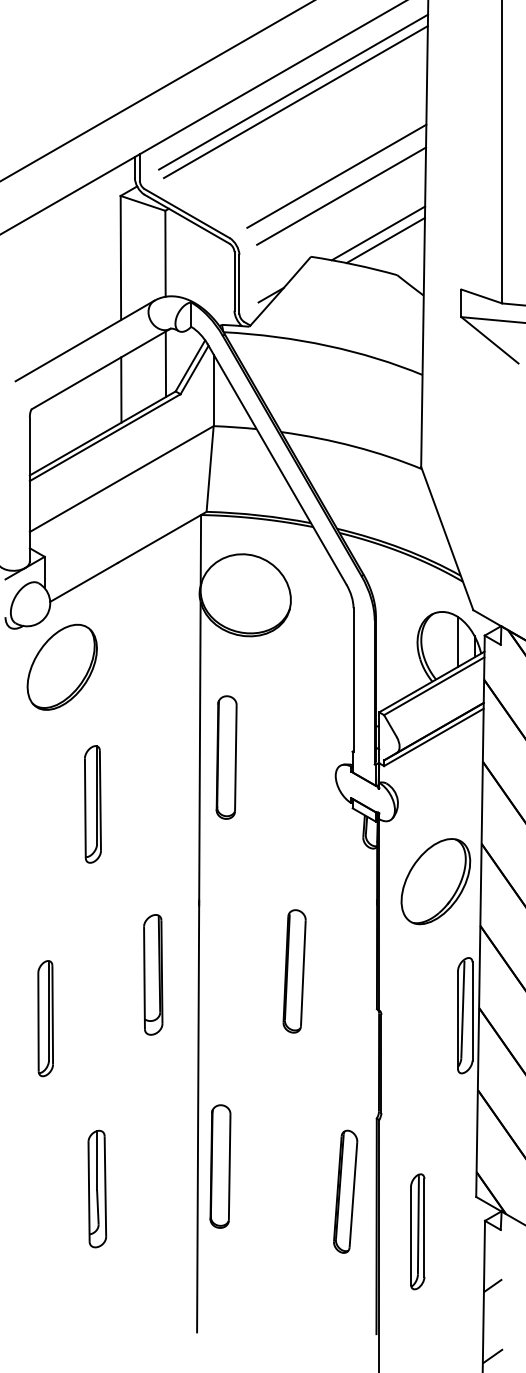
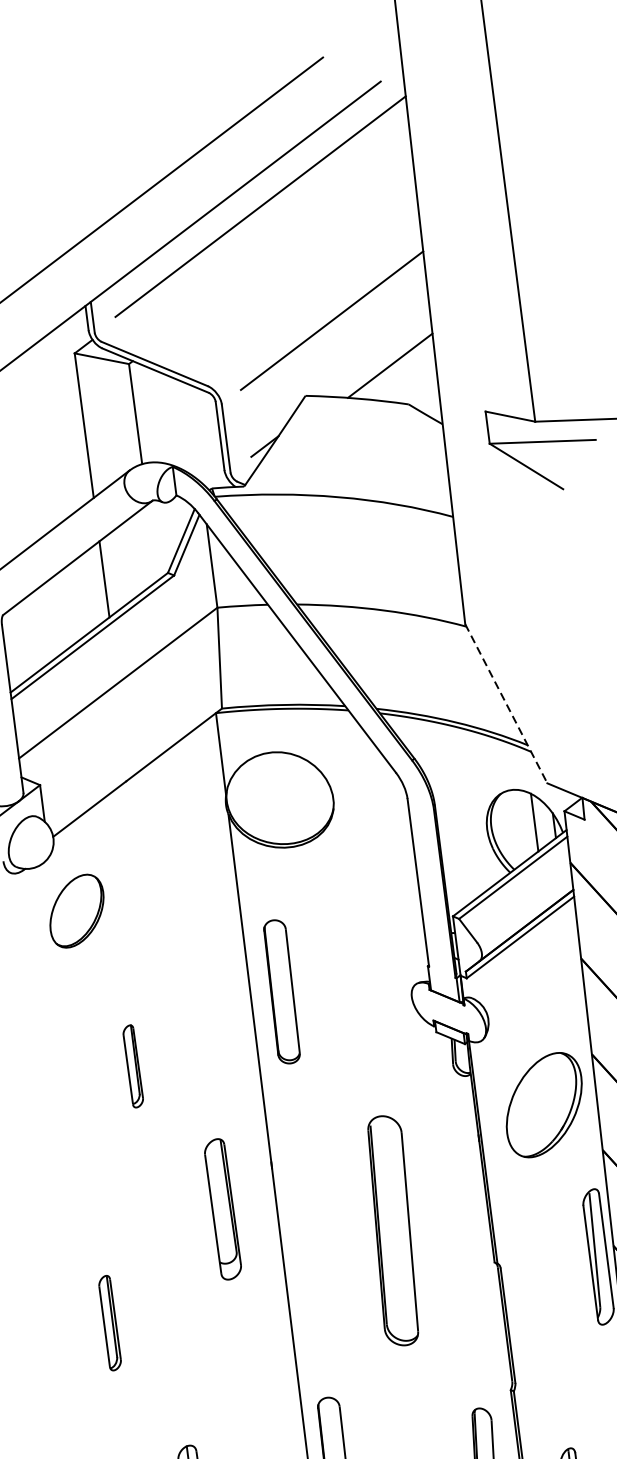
line: (295, 102) -> (264, 218), removed
line: (336, 175) -> (323, 297), removed
line: (378, 233) -> (380, 358), removed
line: (165, 364) -> (152, 543), removed
line: (447, 539) -> (506, 704), solid -> dashed
part: (61, 666) -> (76, 910), size x0.7
part: (92, 804) -> (132, 1066), size x0.6
part: (294, 971) -> (392, 1230), size x1.6
part: (153, 974) -> (223, 1208), moved
part: (45, 1018) -> (109, 1322), size x0.7

